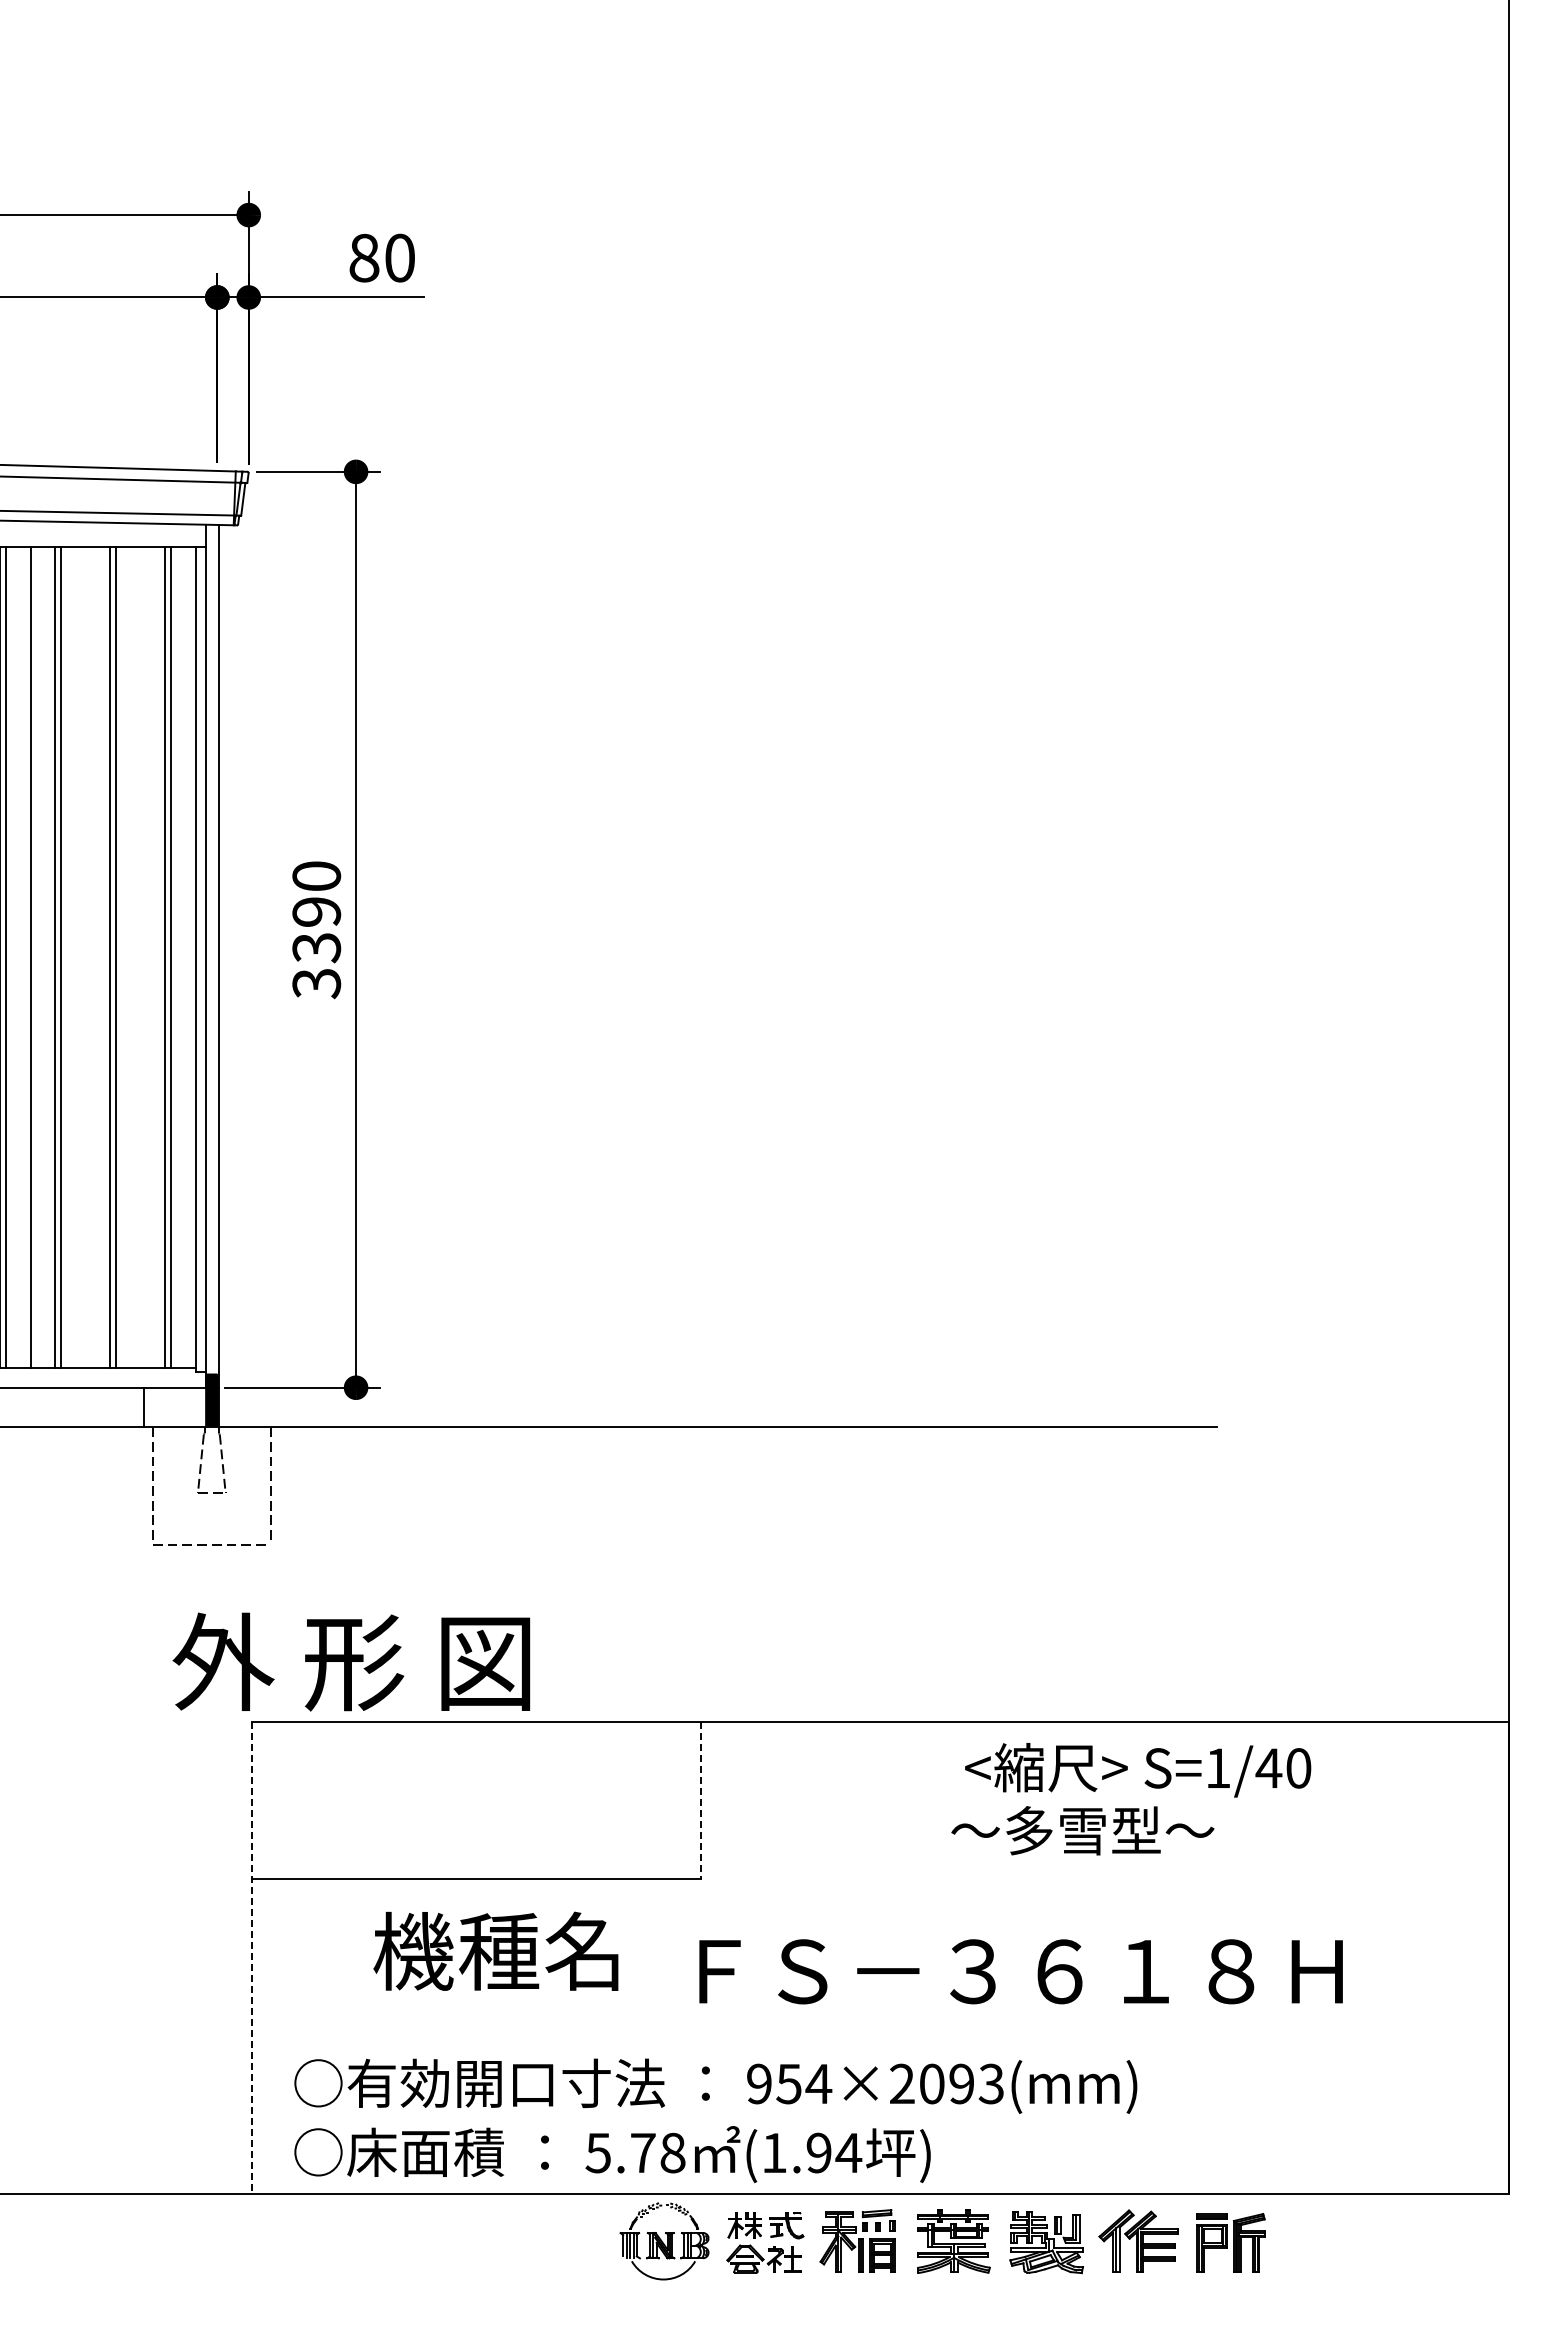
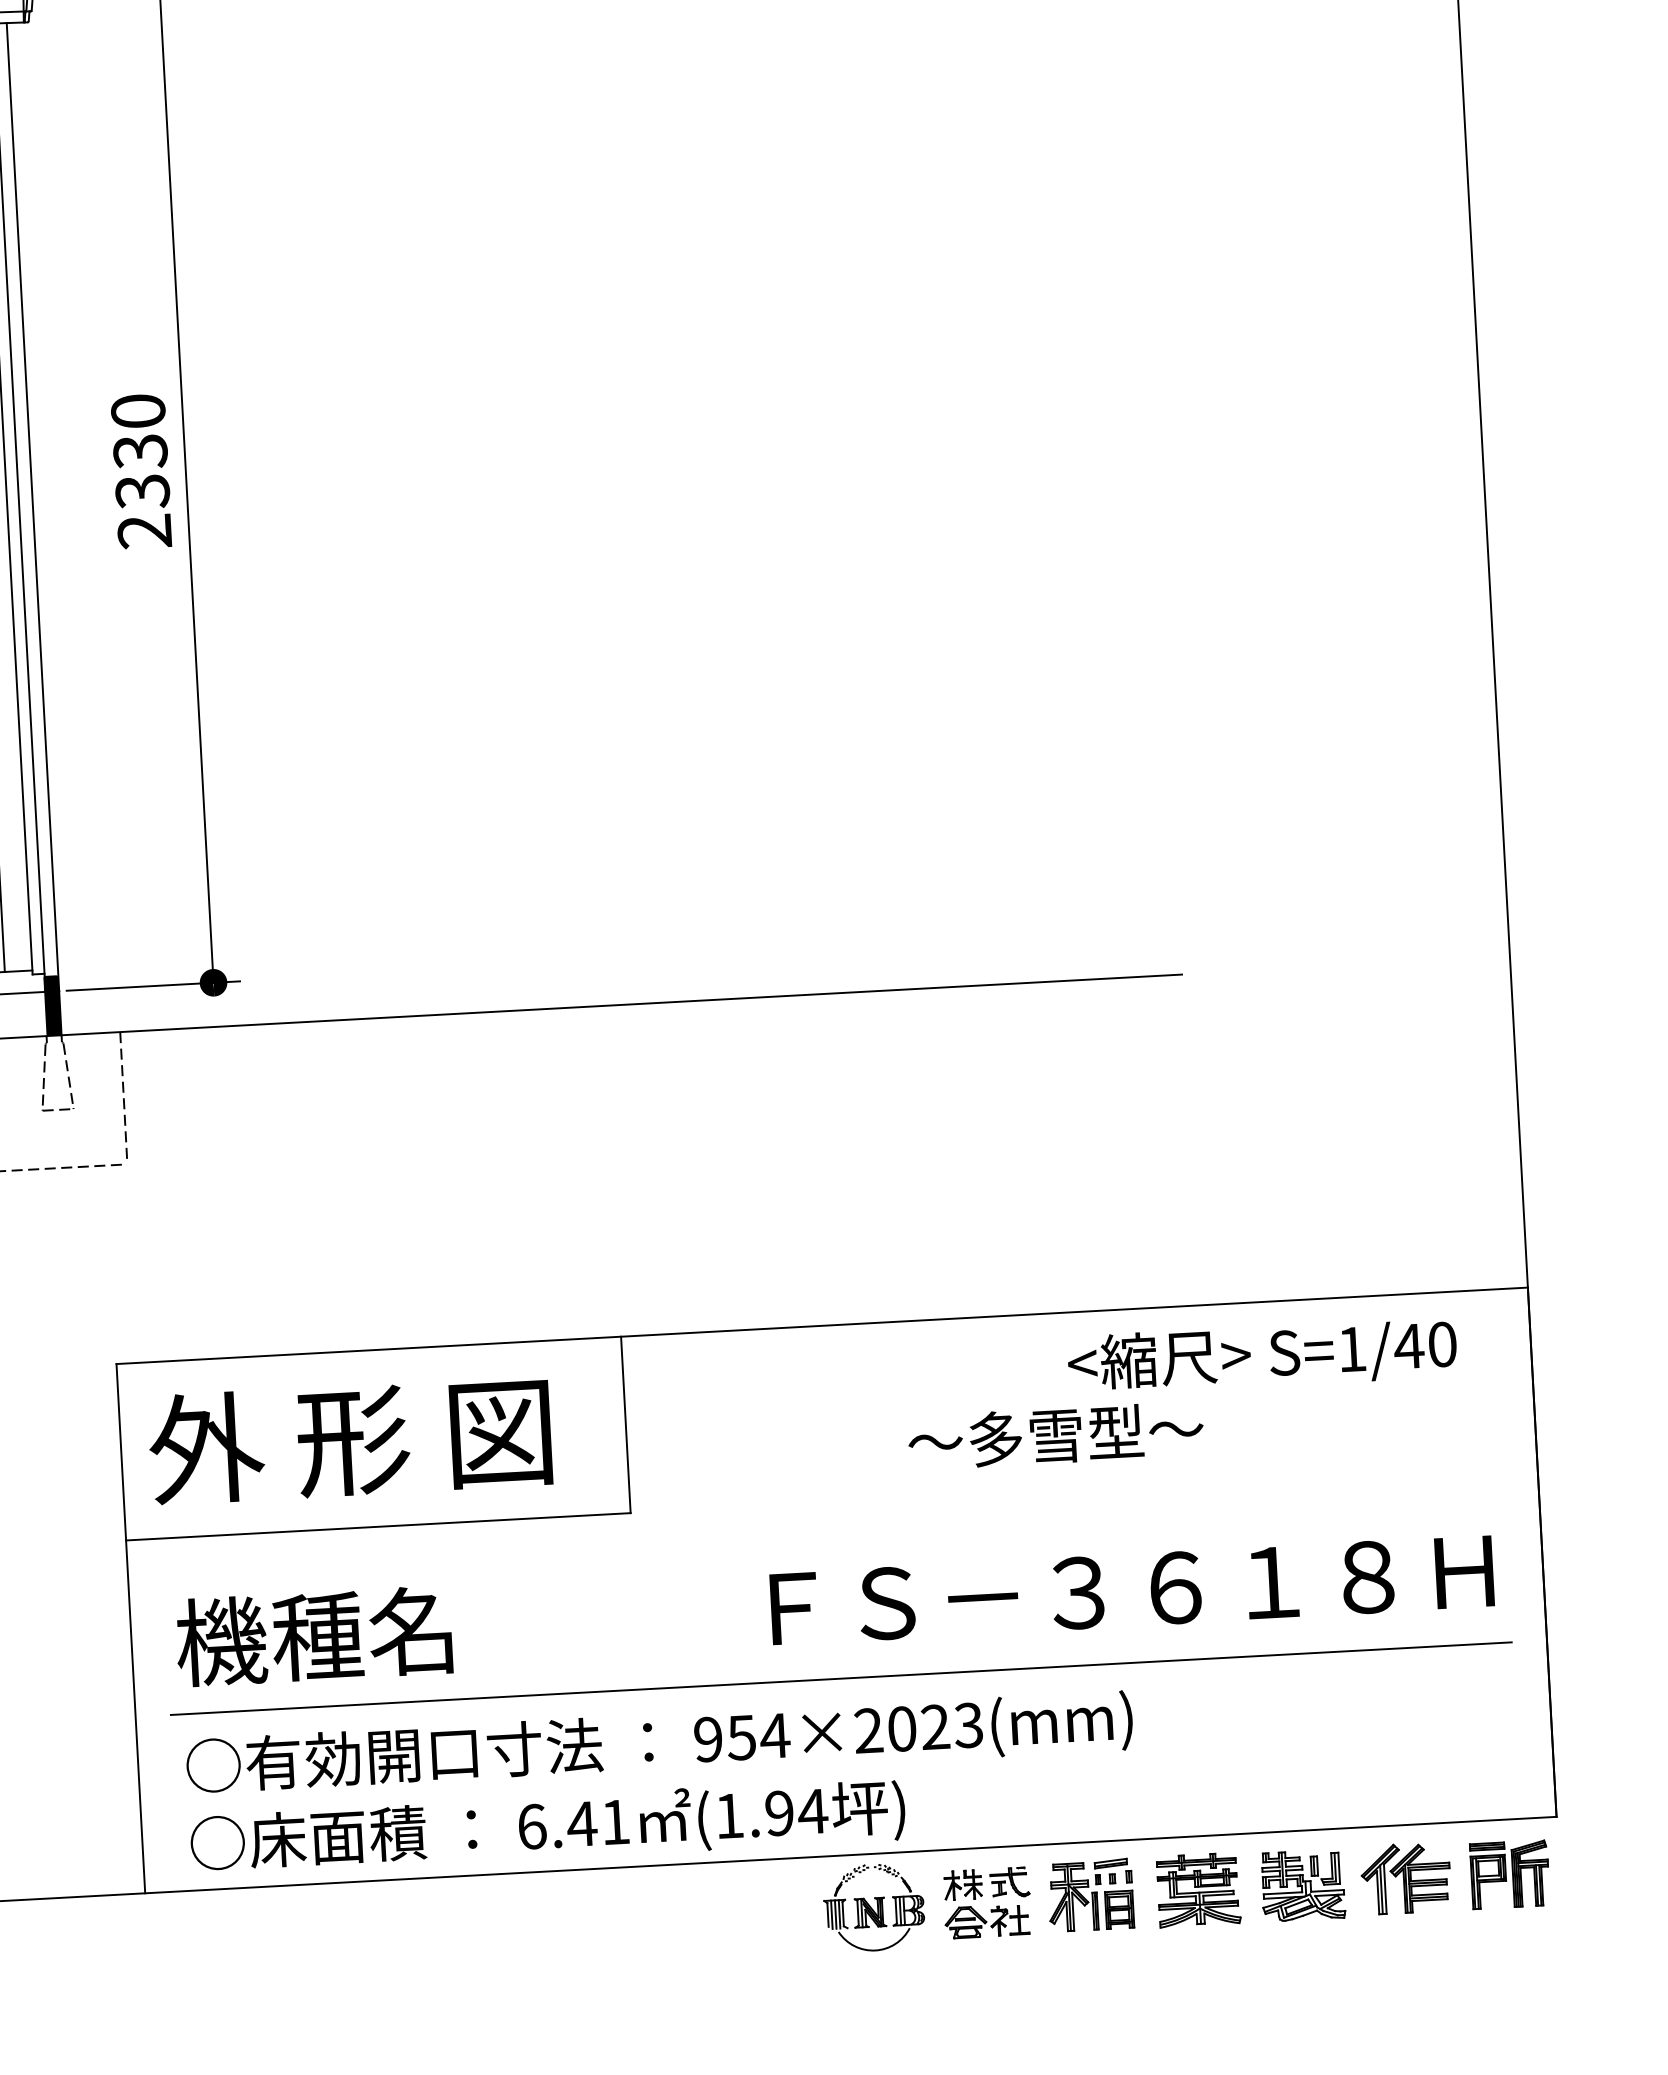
text: (316, 948) -> (142, 492), 3390 -> 2330
text: (351, 1661) -> (350, 1439), moved
text: (1138, 1770) -> (1262, 1356), moved
line: (701, 1800) -> (626, 1424), dashed -> solid
text: (495, 1950) -> (313, 1635), moved
line: (251, 1957) -> (130, 1628), dashed -> solid
text: (1020, 1971) -> (1131, 1590), moved
line: (879, 2036) -> (840, 1678), added
text: (961, 2084) -> (935, 1727), 954×2093(mm) -> 954×2023(mm)
text: (635, 2152) -> (573, 1823), 5.78 -> 6.41
part: (942, 2241) -> (1185, 1890), moved

